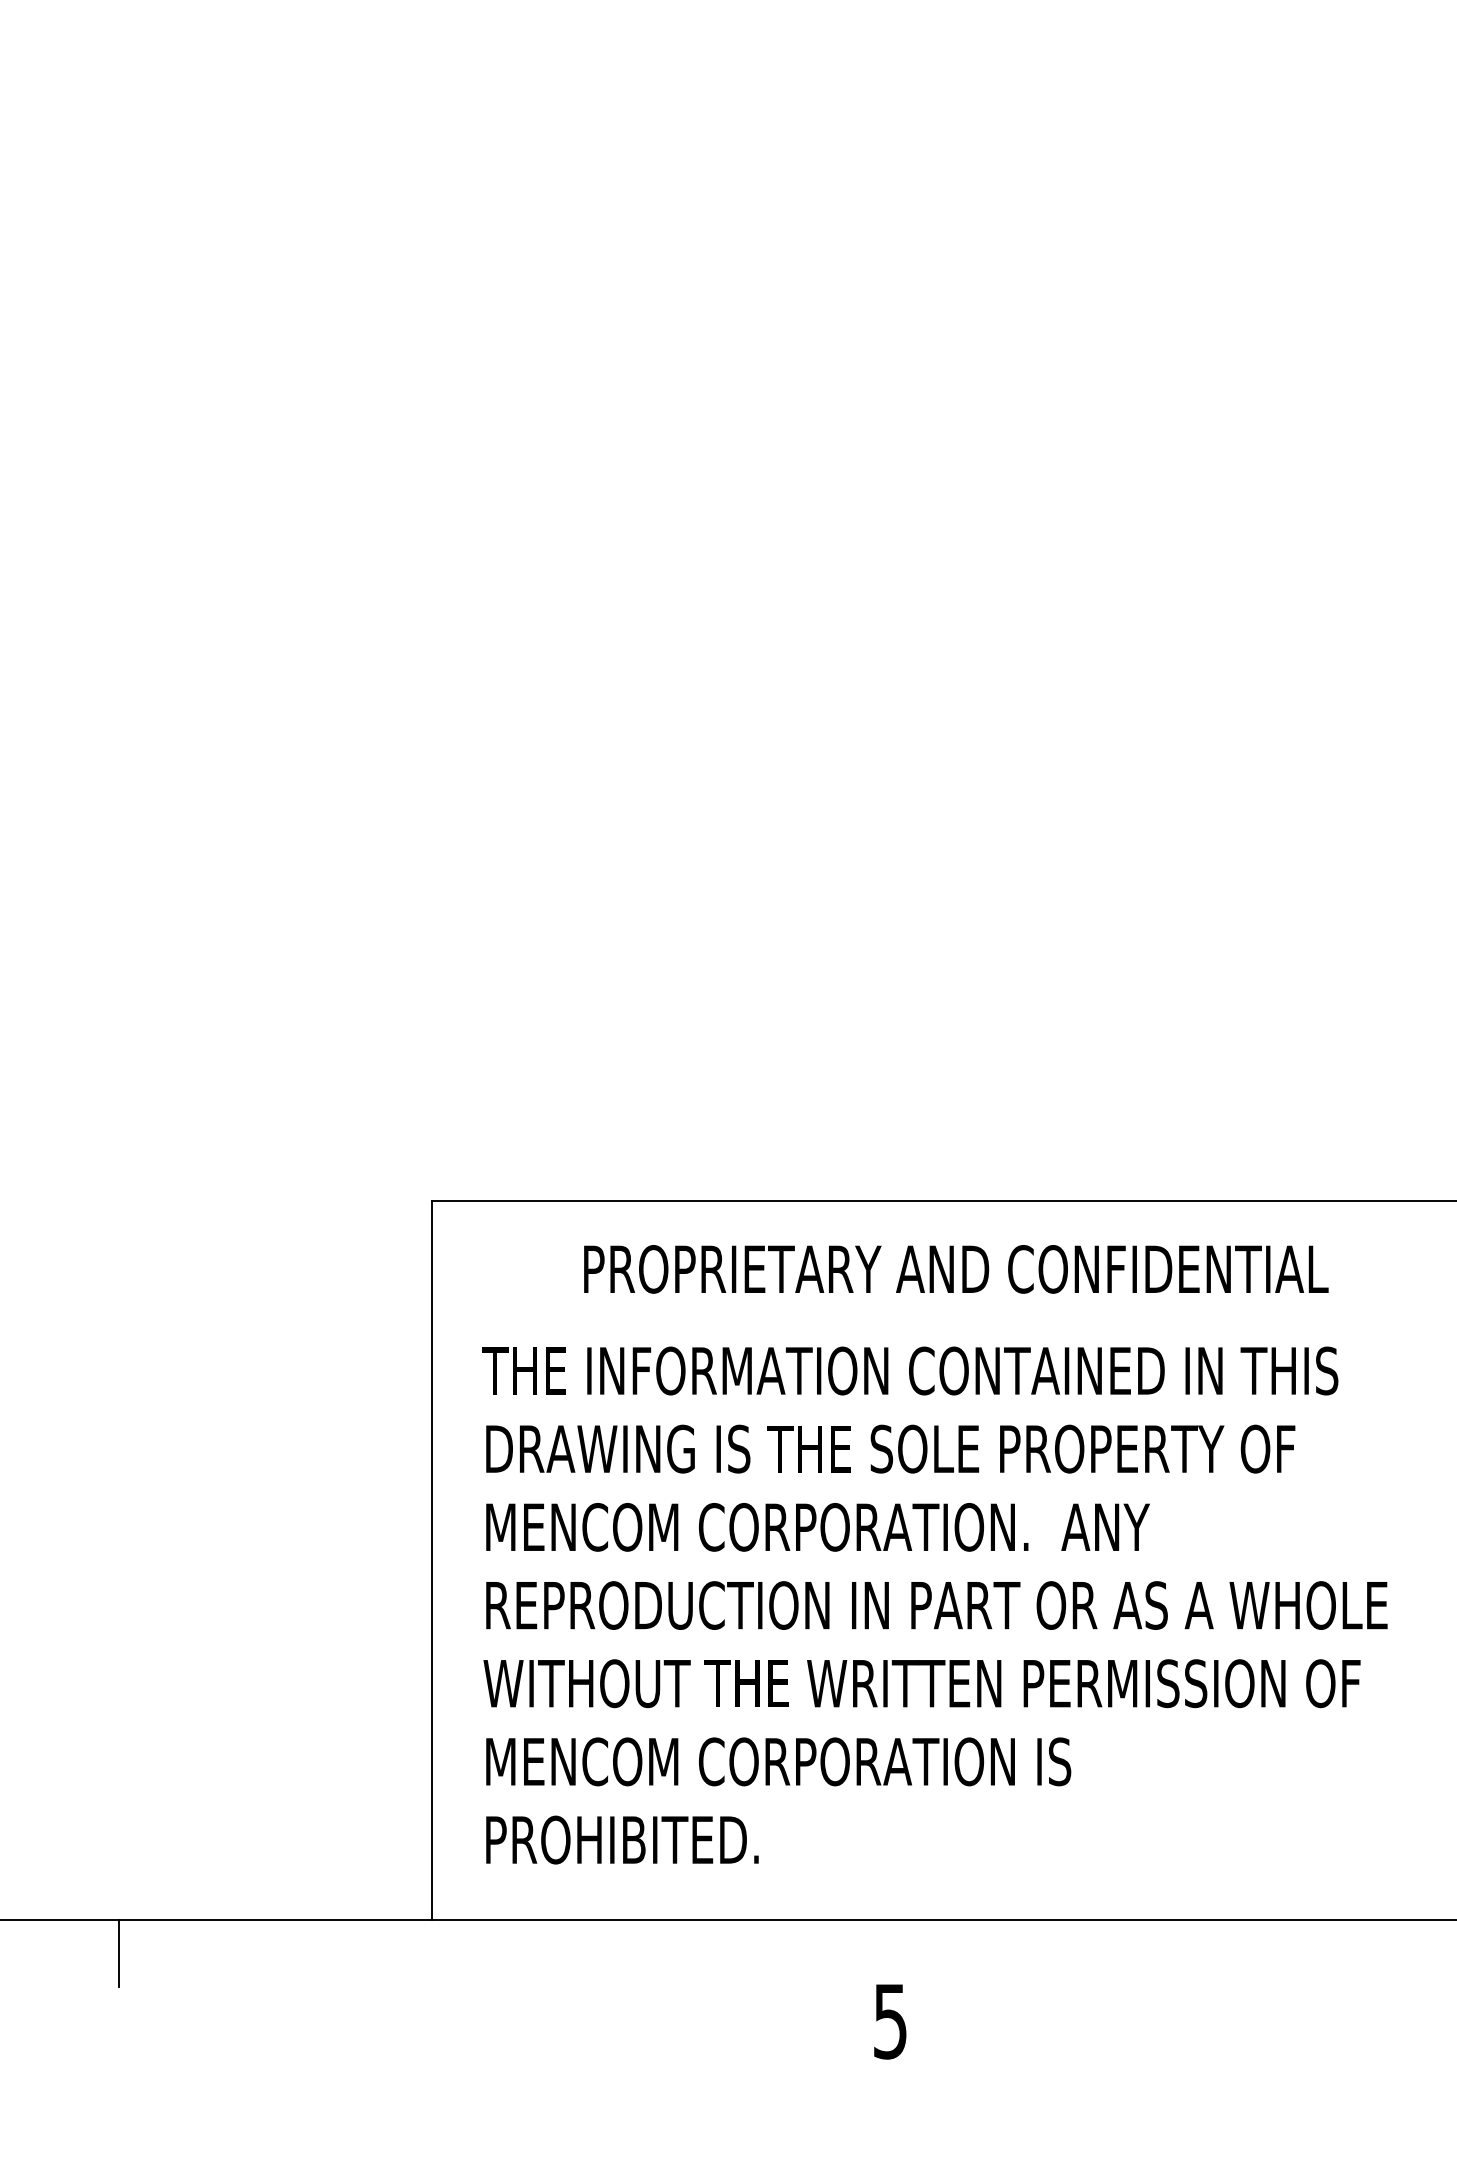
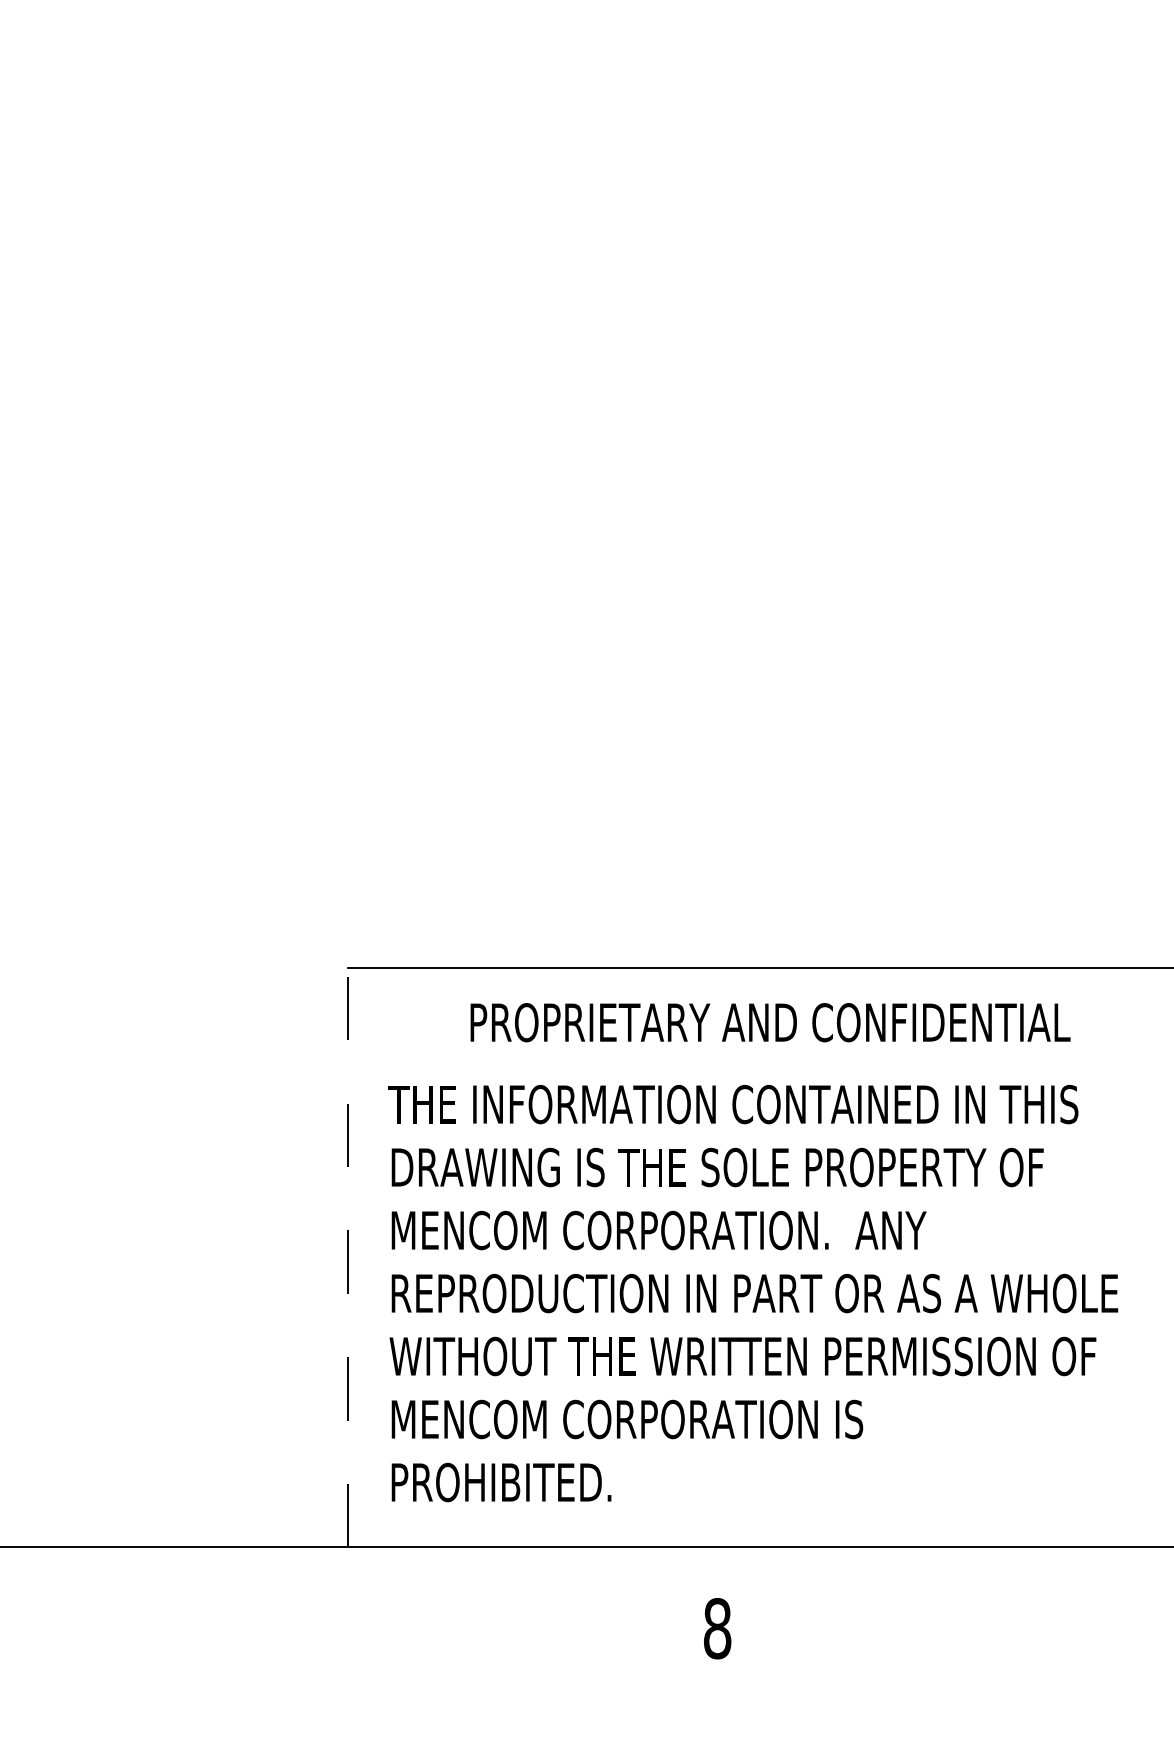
line: (432, 1560) -> (348, 1257), solid -> dashed
line: (119, 1953) -> (96, 1573), removed
text: (890, 2021) -> (717, 1628), 5 -> 8

